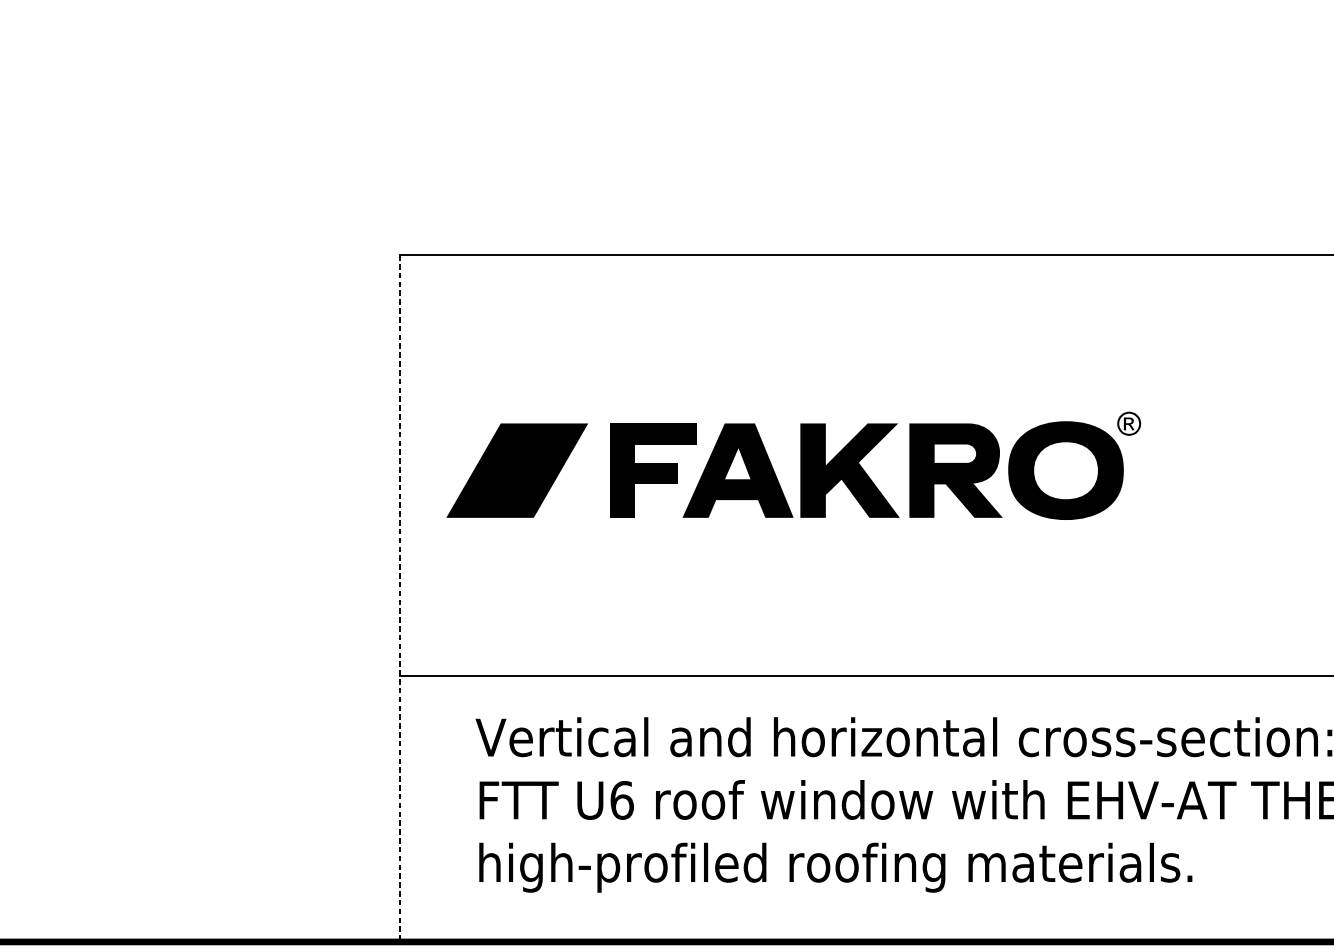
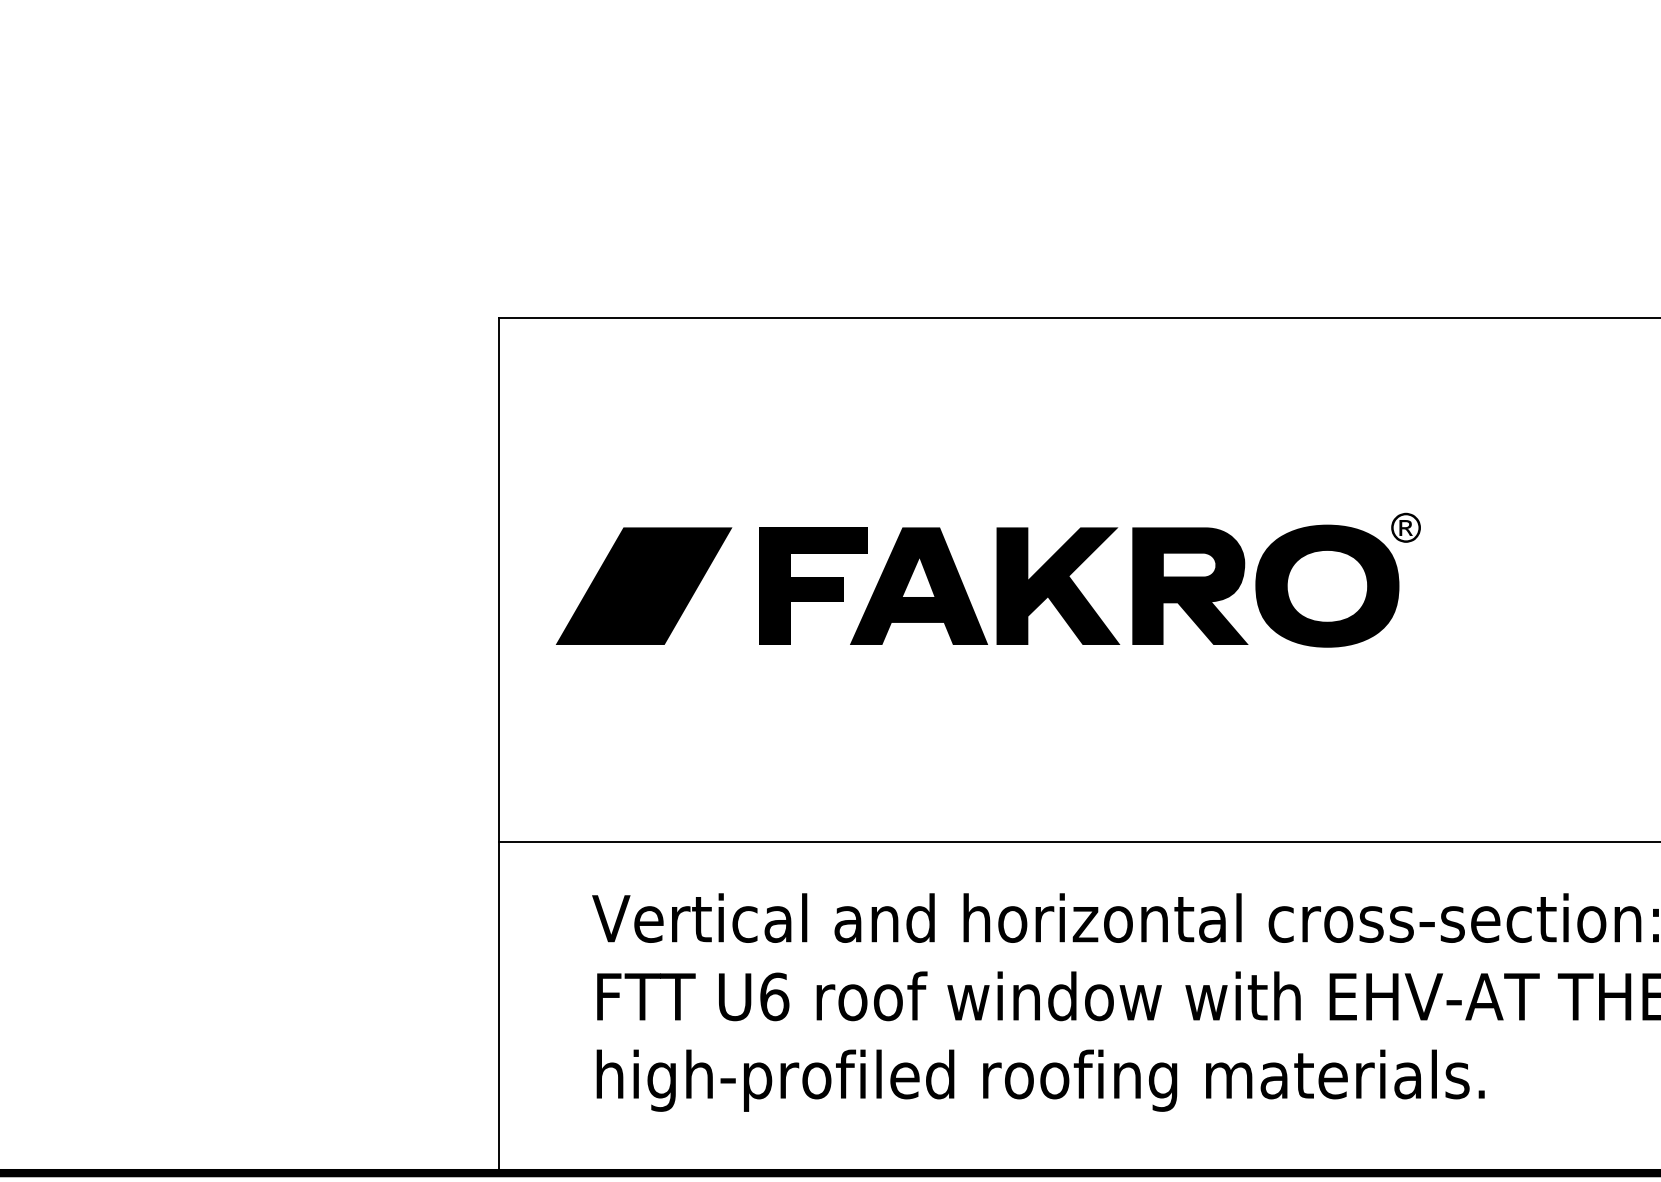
line: (400, 598) -> (498, 745), dashed -> solid

